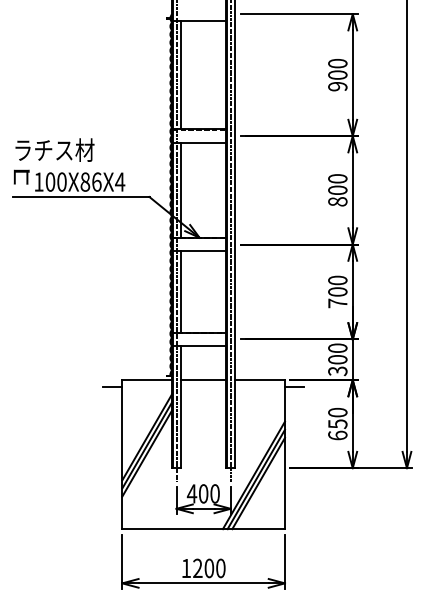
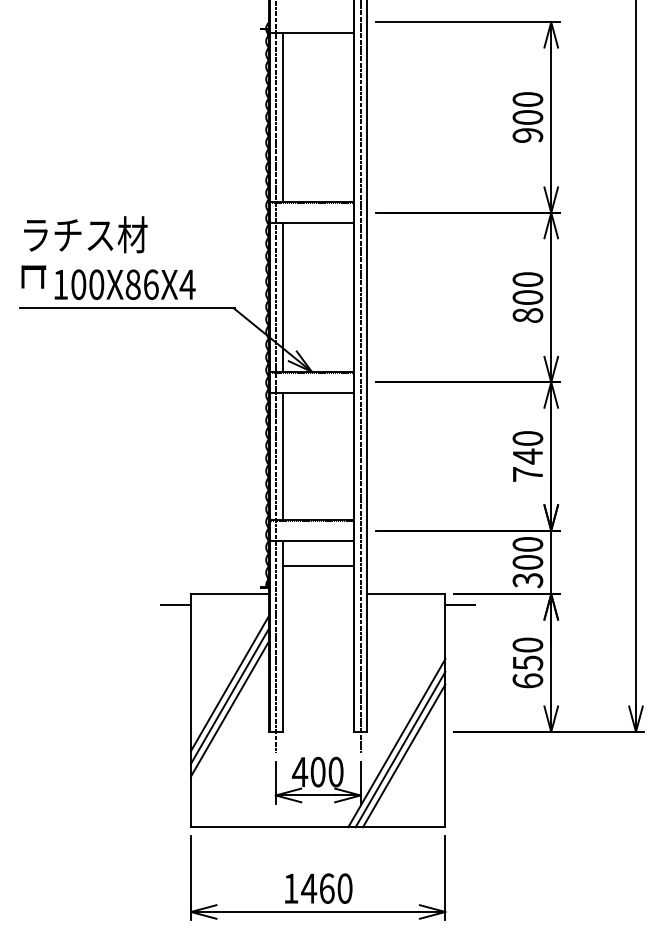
text: (337, 291) -> (527, 455), 700 -> 740
line: (203, 380) -> (317, 566), moved
text: (203, 568) -> (317, 888), 1200 -> 1460

